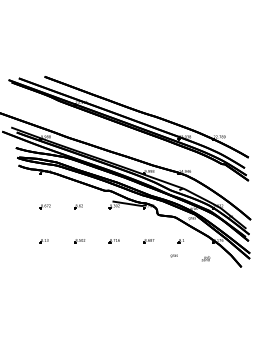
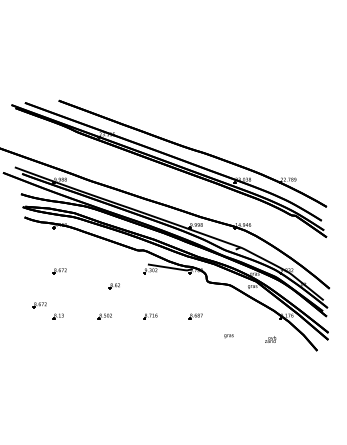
part: (77, 206) -> (113, 286), moved
part: (29, 232) -> (39, 305), added
part: (180, 241) -> (237, 316), removed

